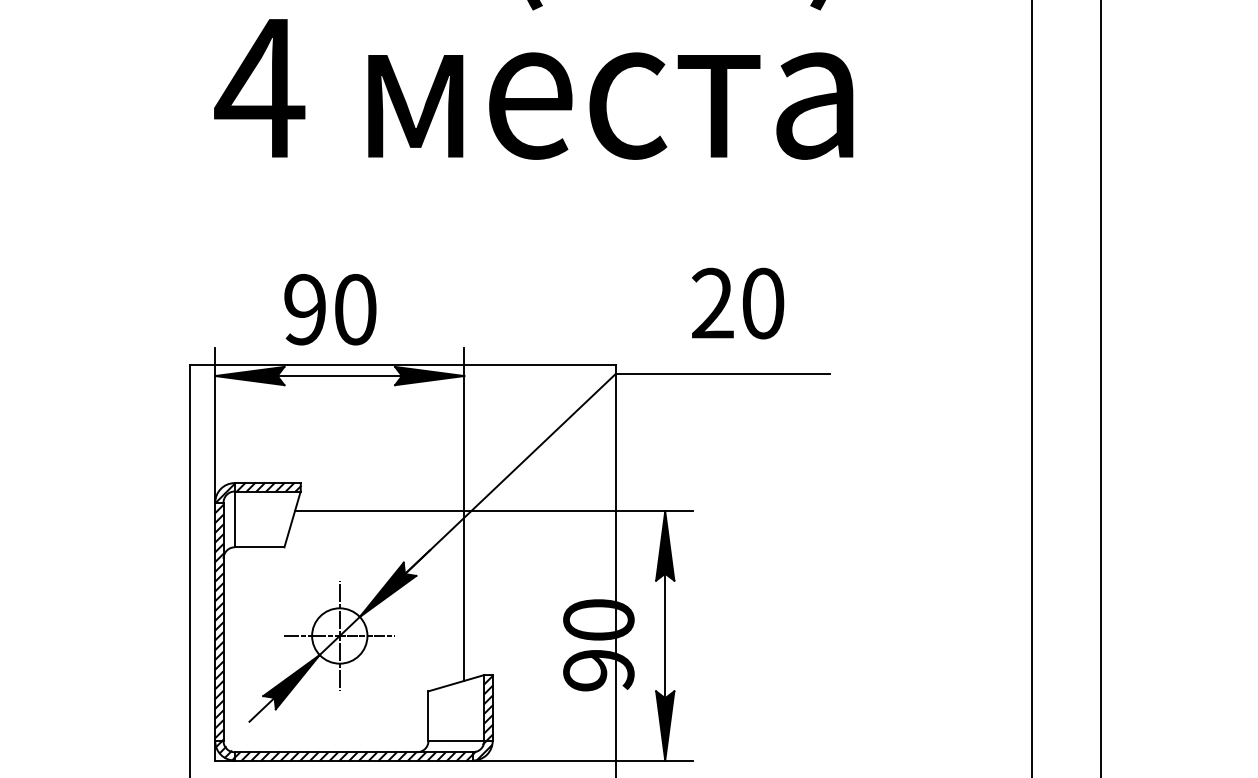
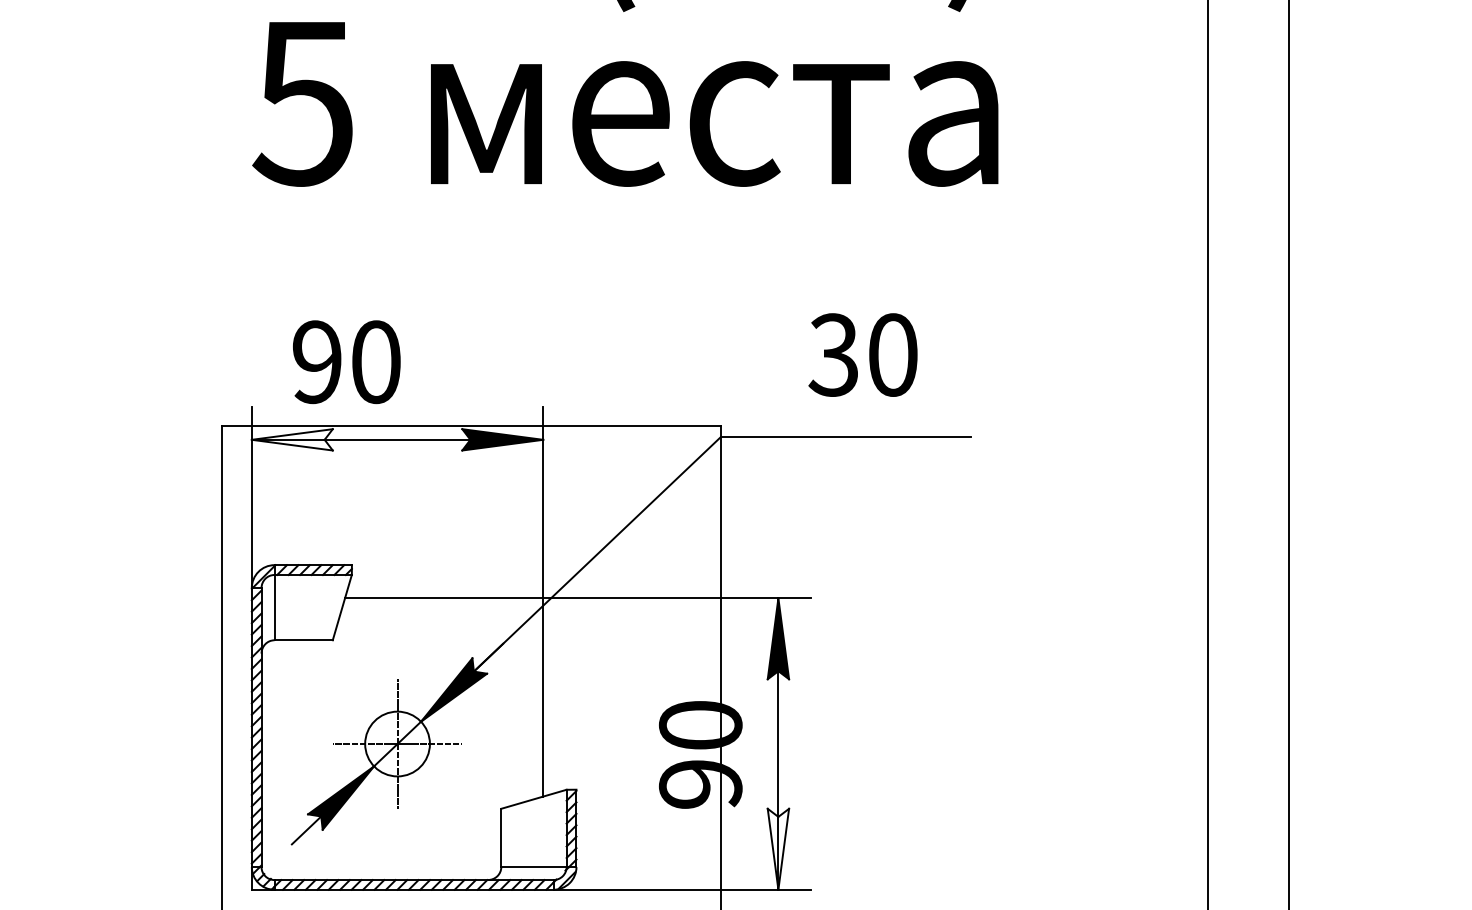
text: (259, 89) -> (303, 104), 4 -> 5
text: (712, 303) -> (833, 354), 20 -> 30
text: (330, 309) -> (346, 361), moved
fill: (249, 375) -> (291, 439), removed
fill: (665, 725) -> (778, 848), removed

